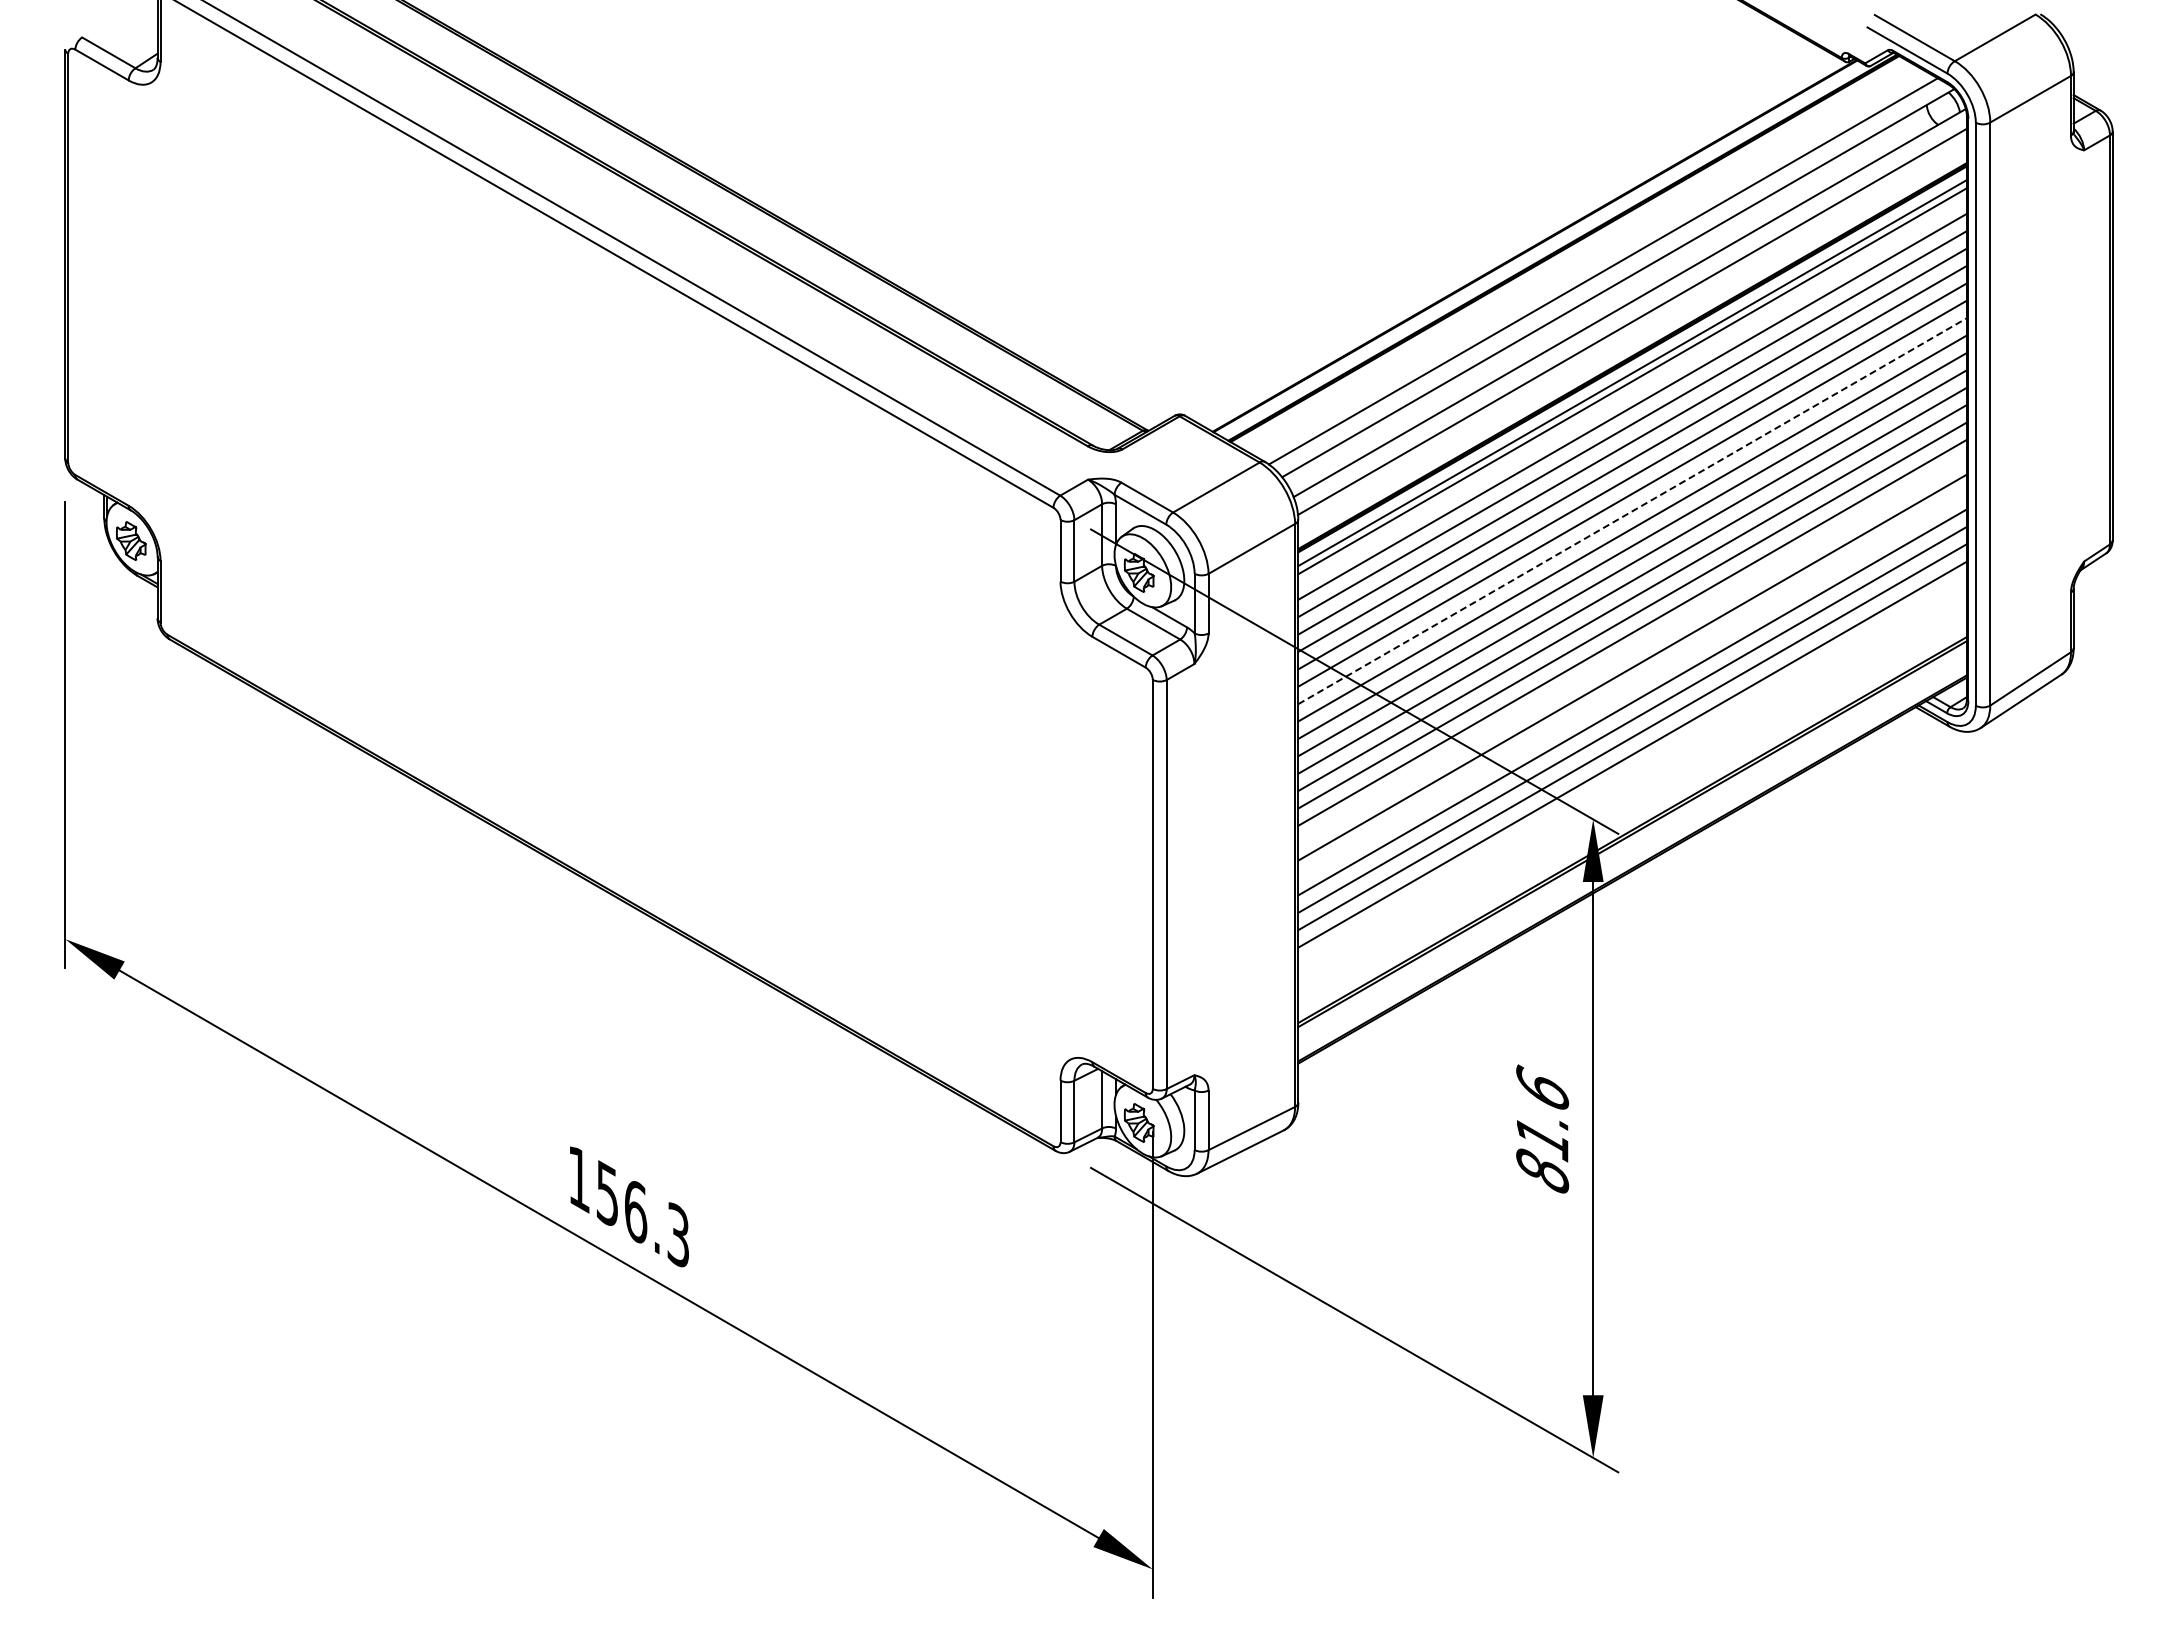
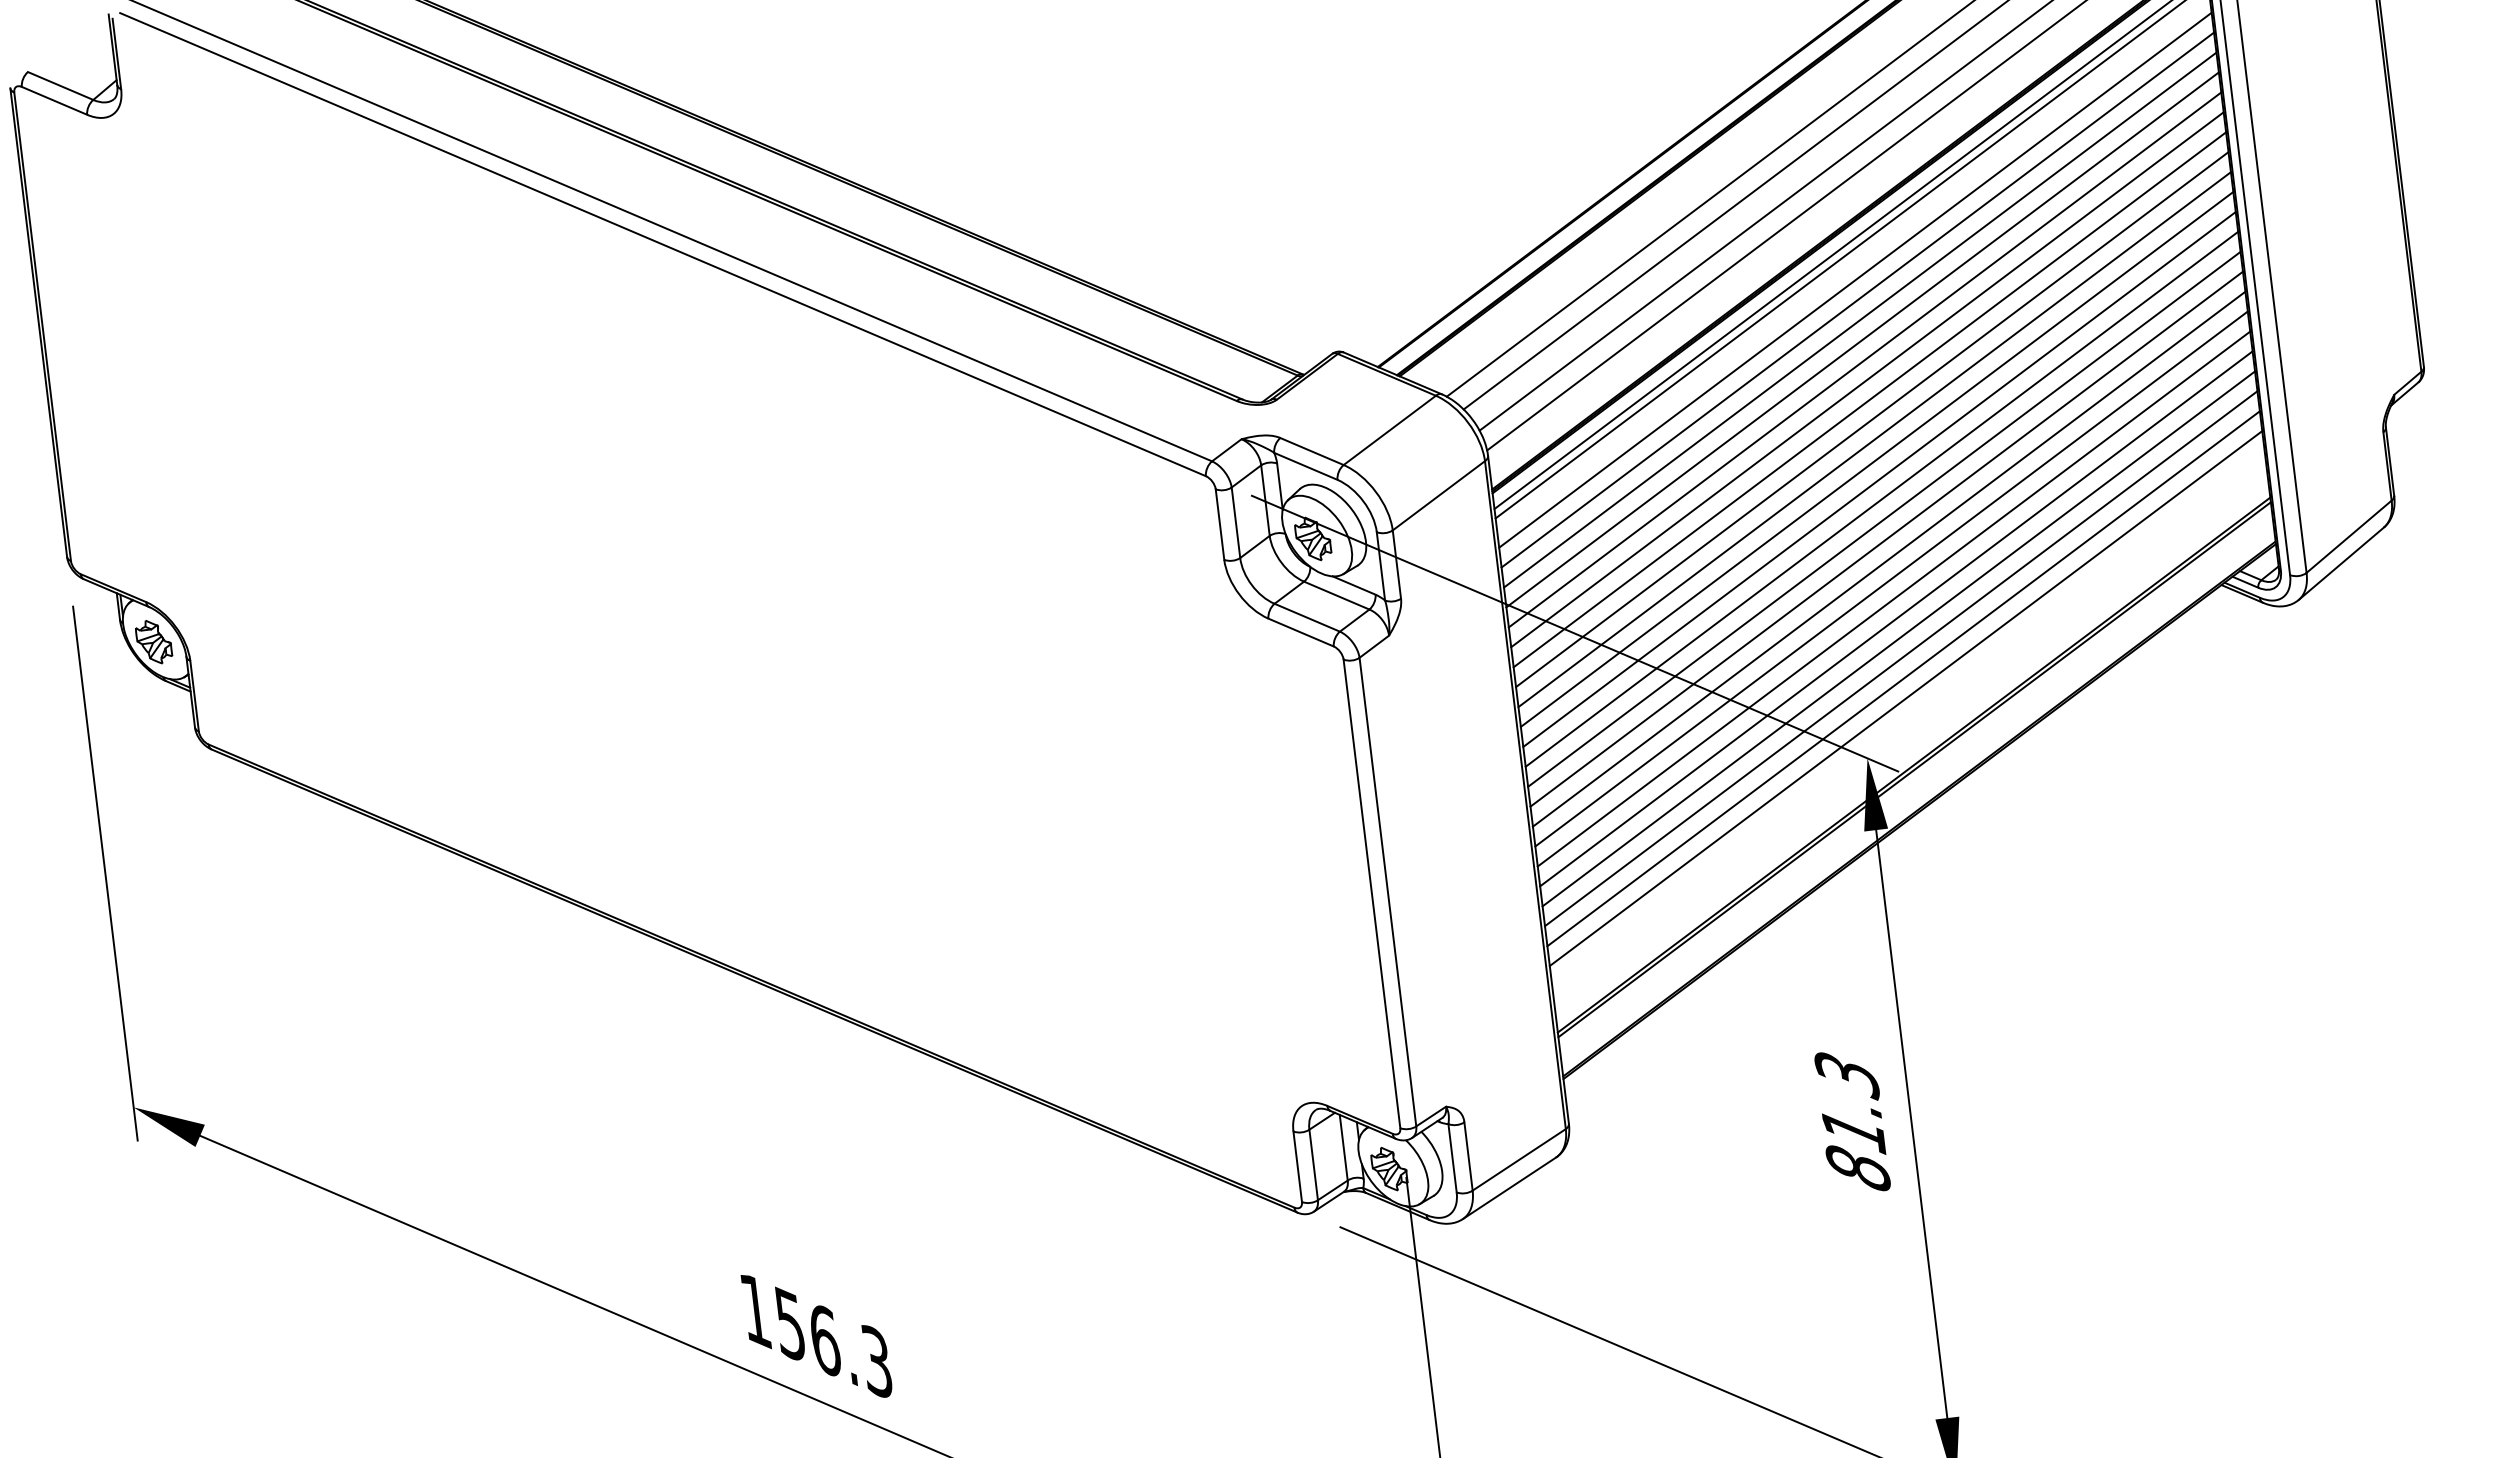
line: (1633, 510) -> (1870, 398), dashed -> solid
line: (1632, 650) -> (1889, 559), added
line: (1632, 685) -> (1893, 599), added
line: (1632, 771) -> (1905, 698), added
text: (1542, 1089) -> (1846, 1074), 81.6 -> 81.3

